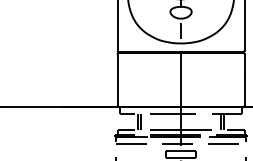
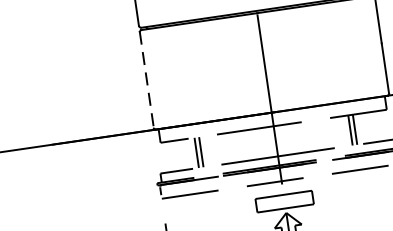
line: (117, 80) -> (146, 81), solid -> dashed

